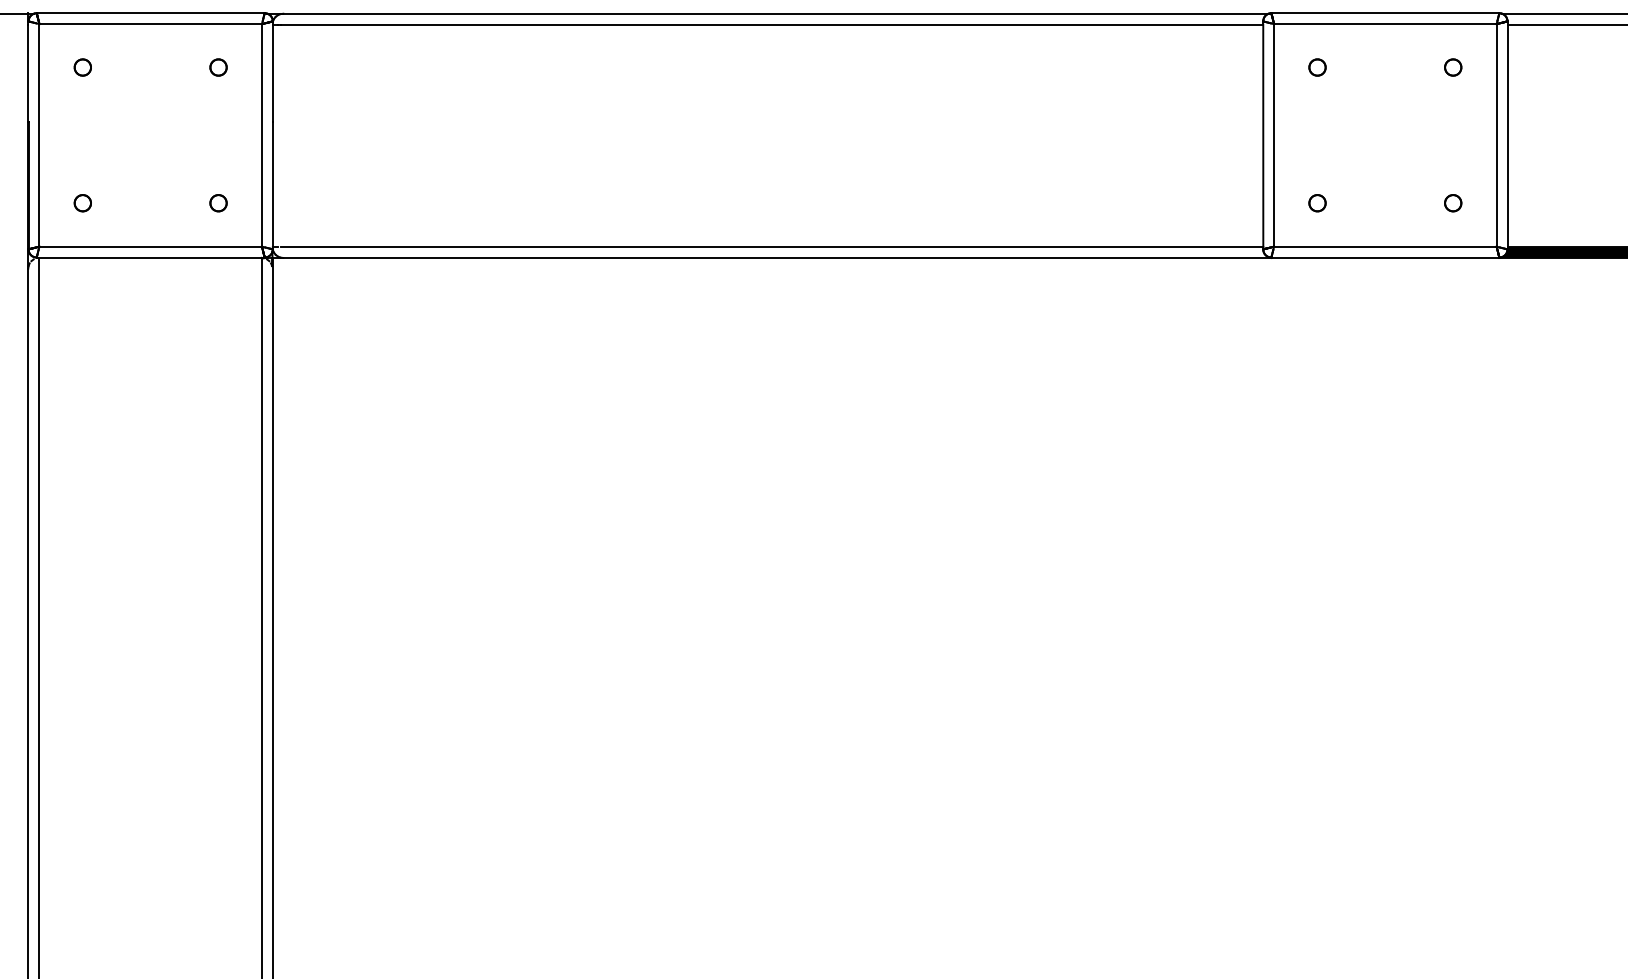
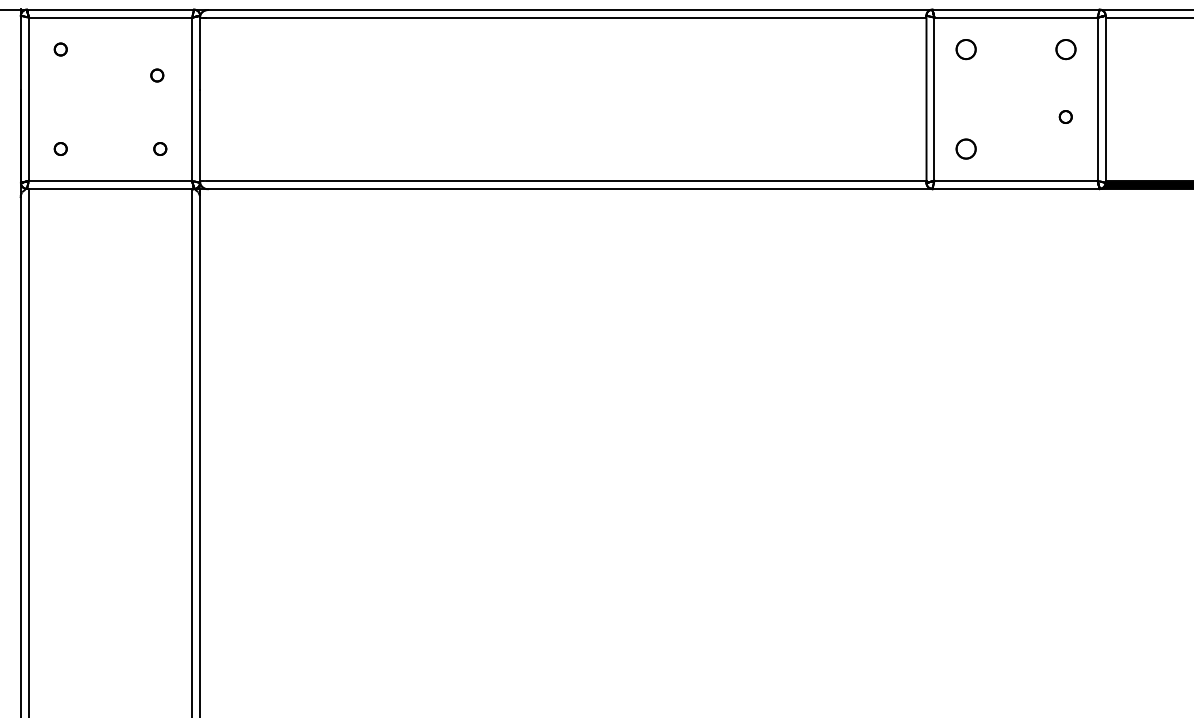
part: (218, 67) -> (157, 75), moved
part: (1317, 67) -> (966, 49), size x1.6
part: (1452, 67) -> (1065, 49), size x1.6
part: (1317, 202) -> (966, 148), size x1.6
part: (1452, 202) -> (1065, 116), moved

